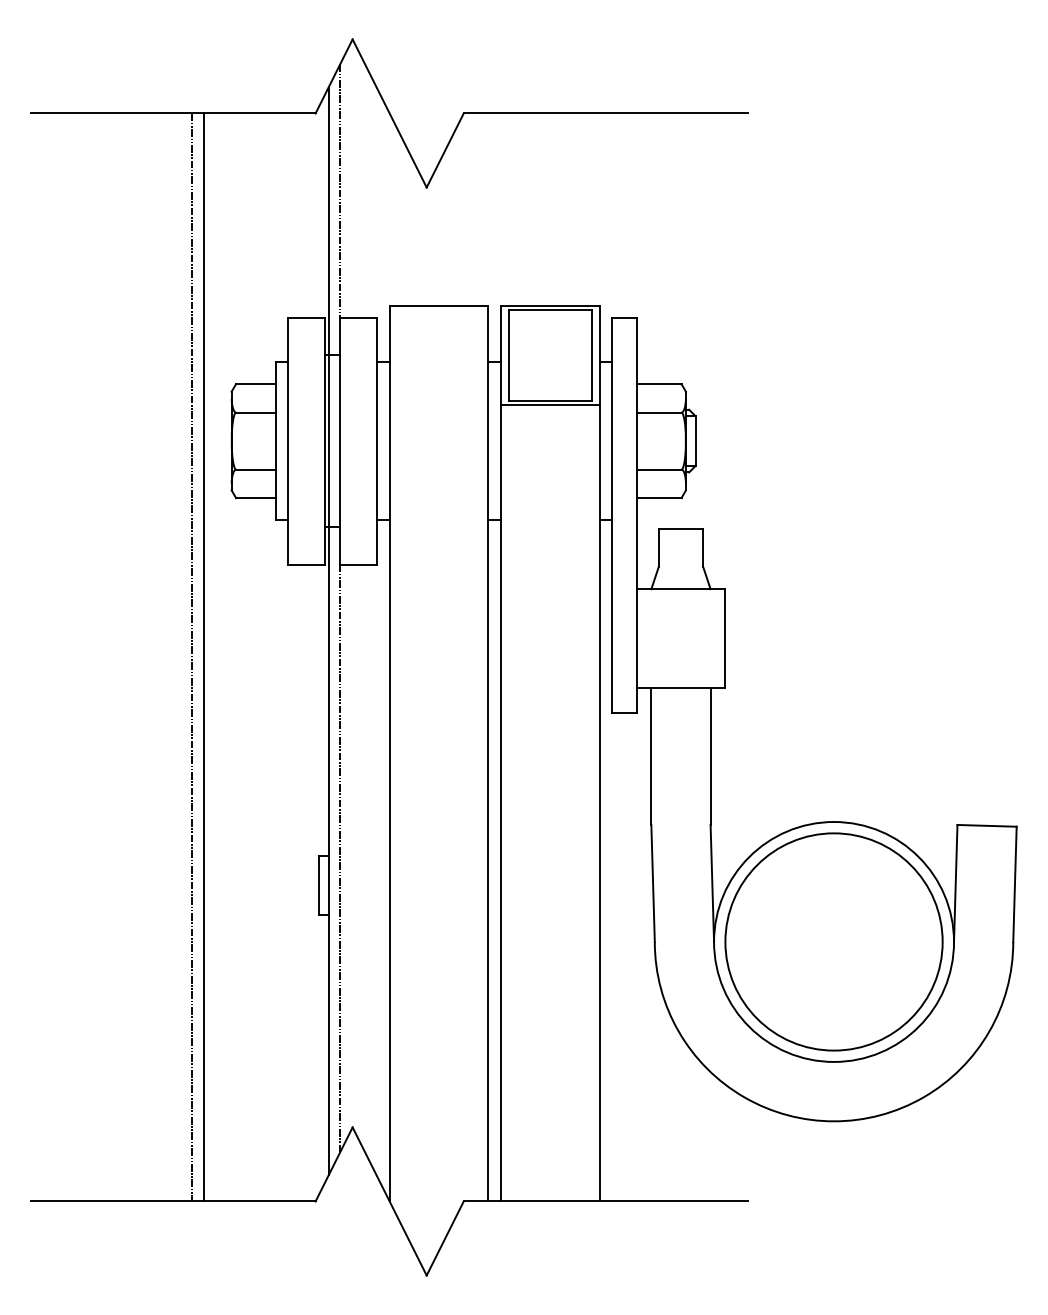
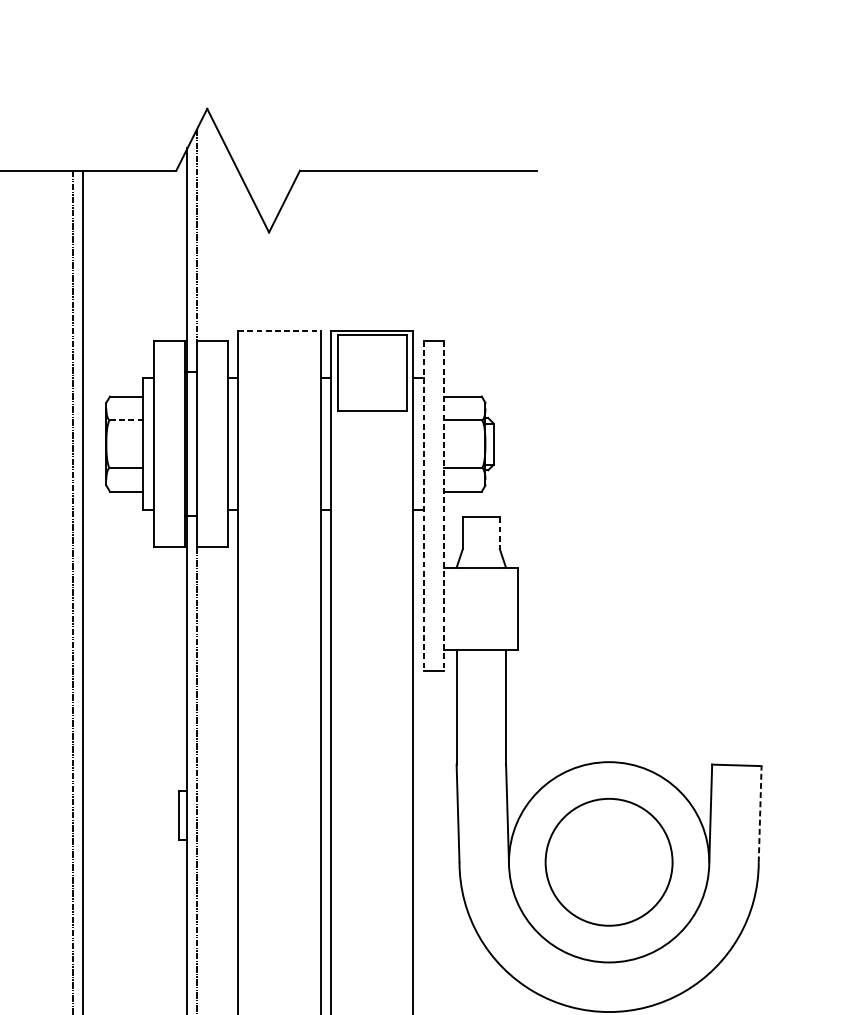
line: (439, 306) -> (279, 331), solid -> dashed
line: (549, 405) -> (371, 414), removed
line: (256, 412) -> (126, 420), solid -> dashed
line: (611, 515) -> (423, 506), solid -> dashed
line: (636, 515) -> (444, 506), solid -> dashed
line: (703, 548) -> (500, 533), solid -> dashed
line: (1014, 884) -> (759, 814), solid -> dashed
circle: (833, 941) -> (608, 861), size x0.7

